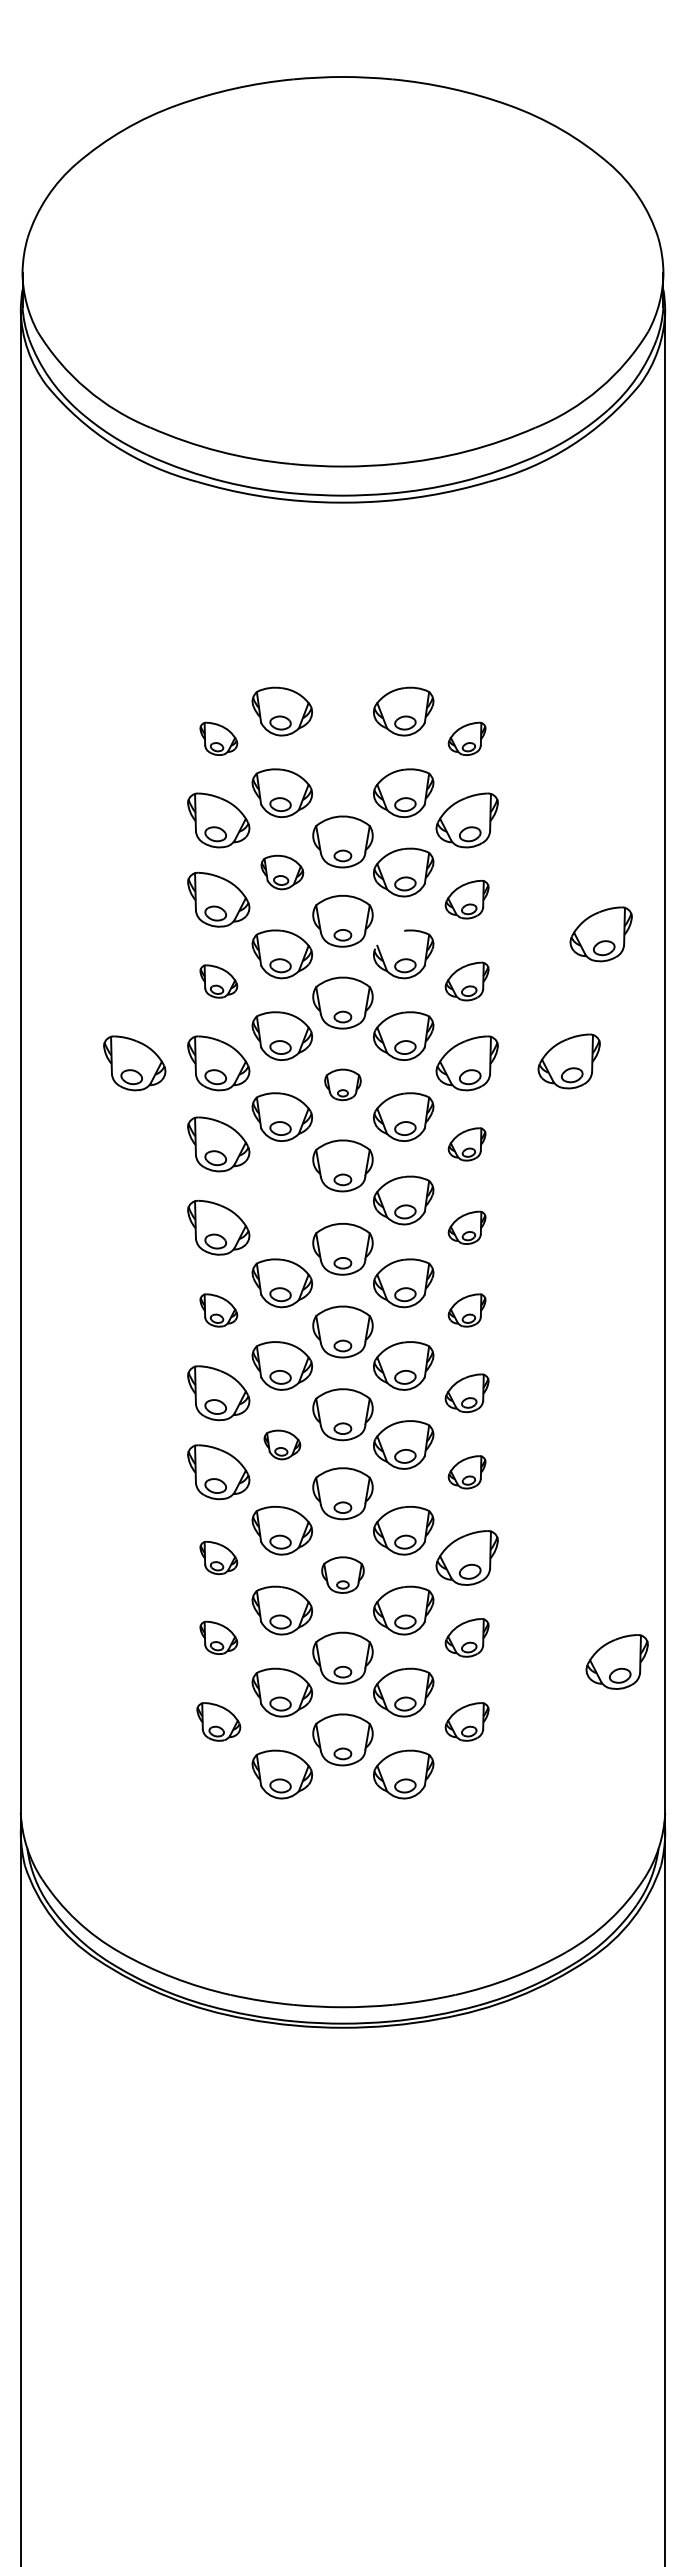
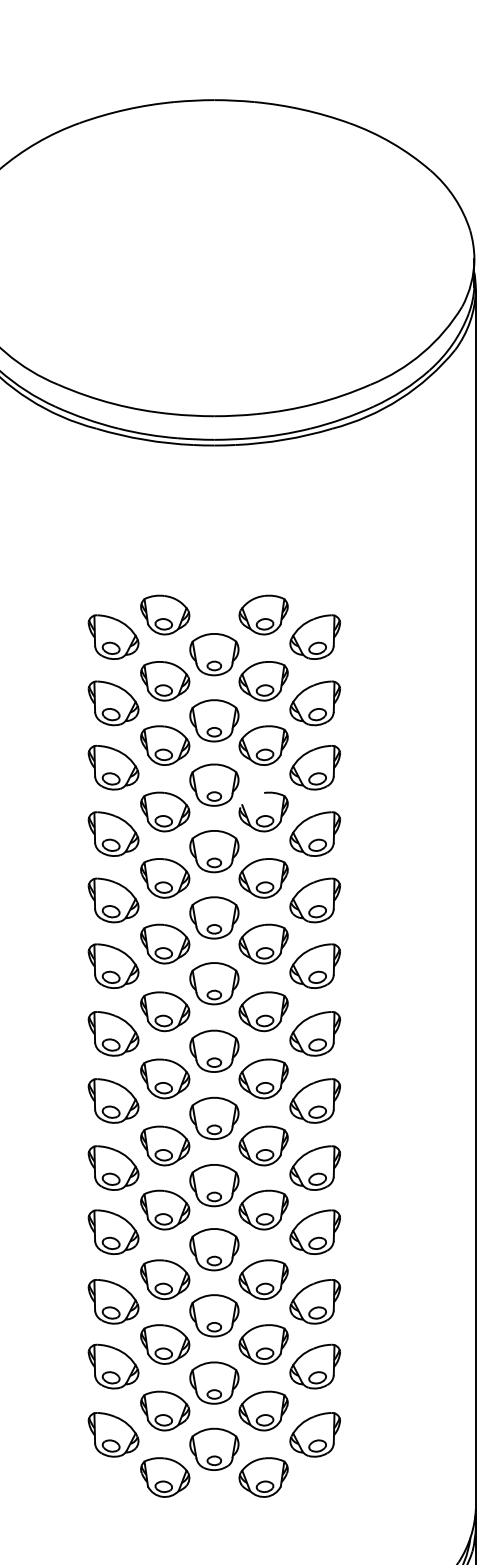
part: (218, 738) -> (113, 636), size x1.67
part: (466, 738) -> (314, 636), size x1.67
part: (342, 760) -> (214, 654), added
part: (282, 872) -> (165, 745), size x1.43
part: (466, 899) -> (314, 767), size x1.43
part: (600, 934) -> (423, 795), removed
part: (218, 981) -> (113, 834), size x1.67
part: (466, 981) -> (314, 834), size x1.43
part: (568, 1061) -> (397, 898), removed
part: (134, 1063) -> (45, 900), removed
part: (342, 1084) -> (214, 917), size x1.67
part: (466, 1144) -> (314, 966), size x1.67
part: (281, 1200) -> (164, 1011), added
part: (466, 1227) -> (314, 1033), size x1.67
part: (218, 1310) -> (113, 1101), size x1.67
part: (466, 1310) -> (314, 1101), size x1.67
part: (466, 1393) -> (314, 1168), size x1.43
part: (282, 1444) -> (165, 1209), size x1.67
part: (466, 1472) -> (314, 1232), size x1.67
part: (218, 1557) -> (113, 1301), size x1.67
part: (342, 1574) -> (214, 1315), size x1.43
part: (218, 1637) -> (113, 1366), size x1.67
part: (466, 1637) -> (314, 1366), size x1.43
part: (616, 1661) -> (436, 1385), removed
part: (218, 1721) -> (113, 1434), size x1.43
part: (466, 1721) -> (314, 1434), size x1.43

